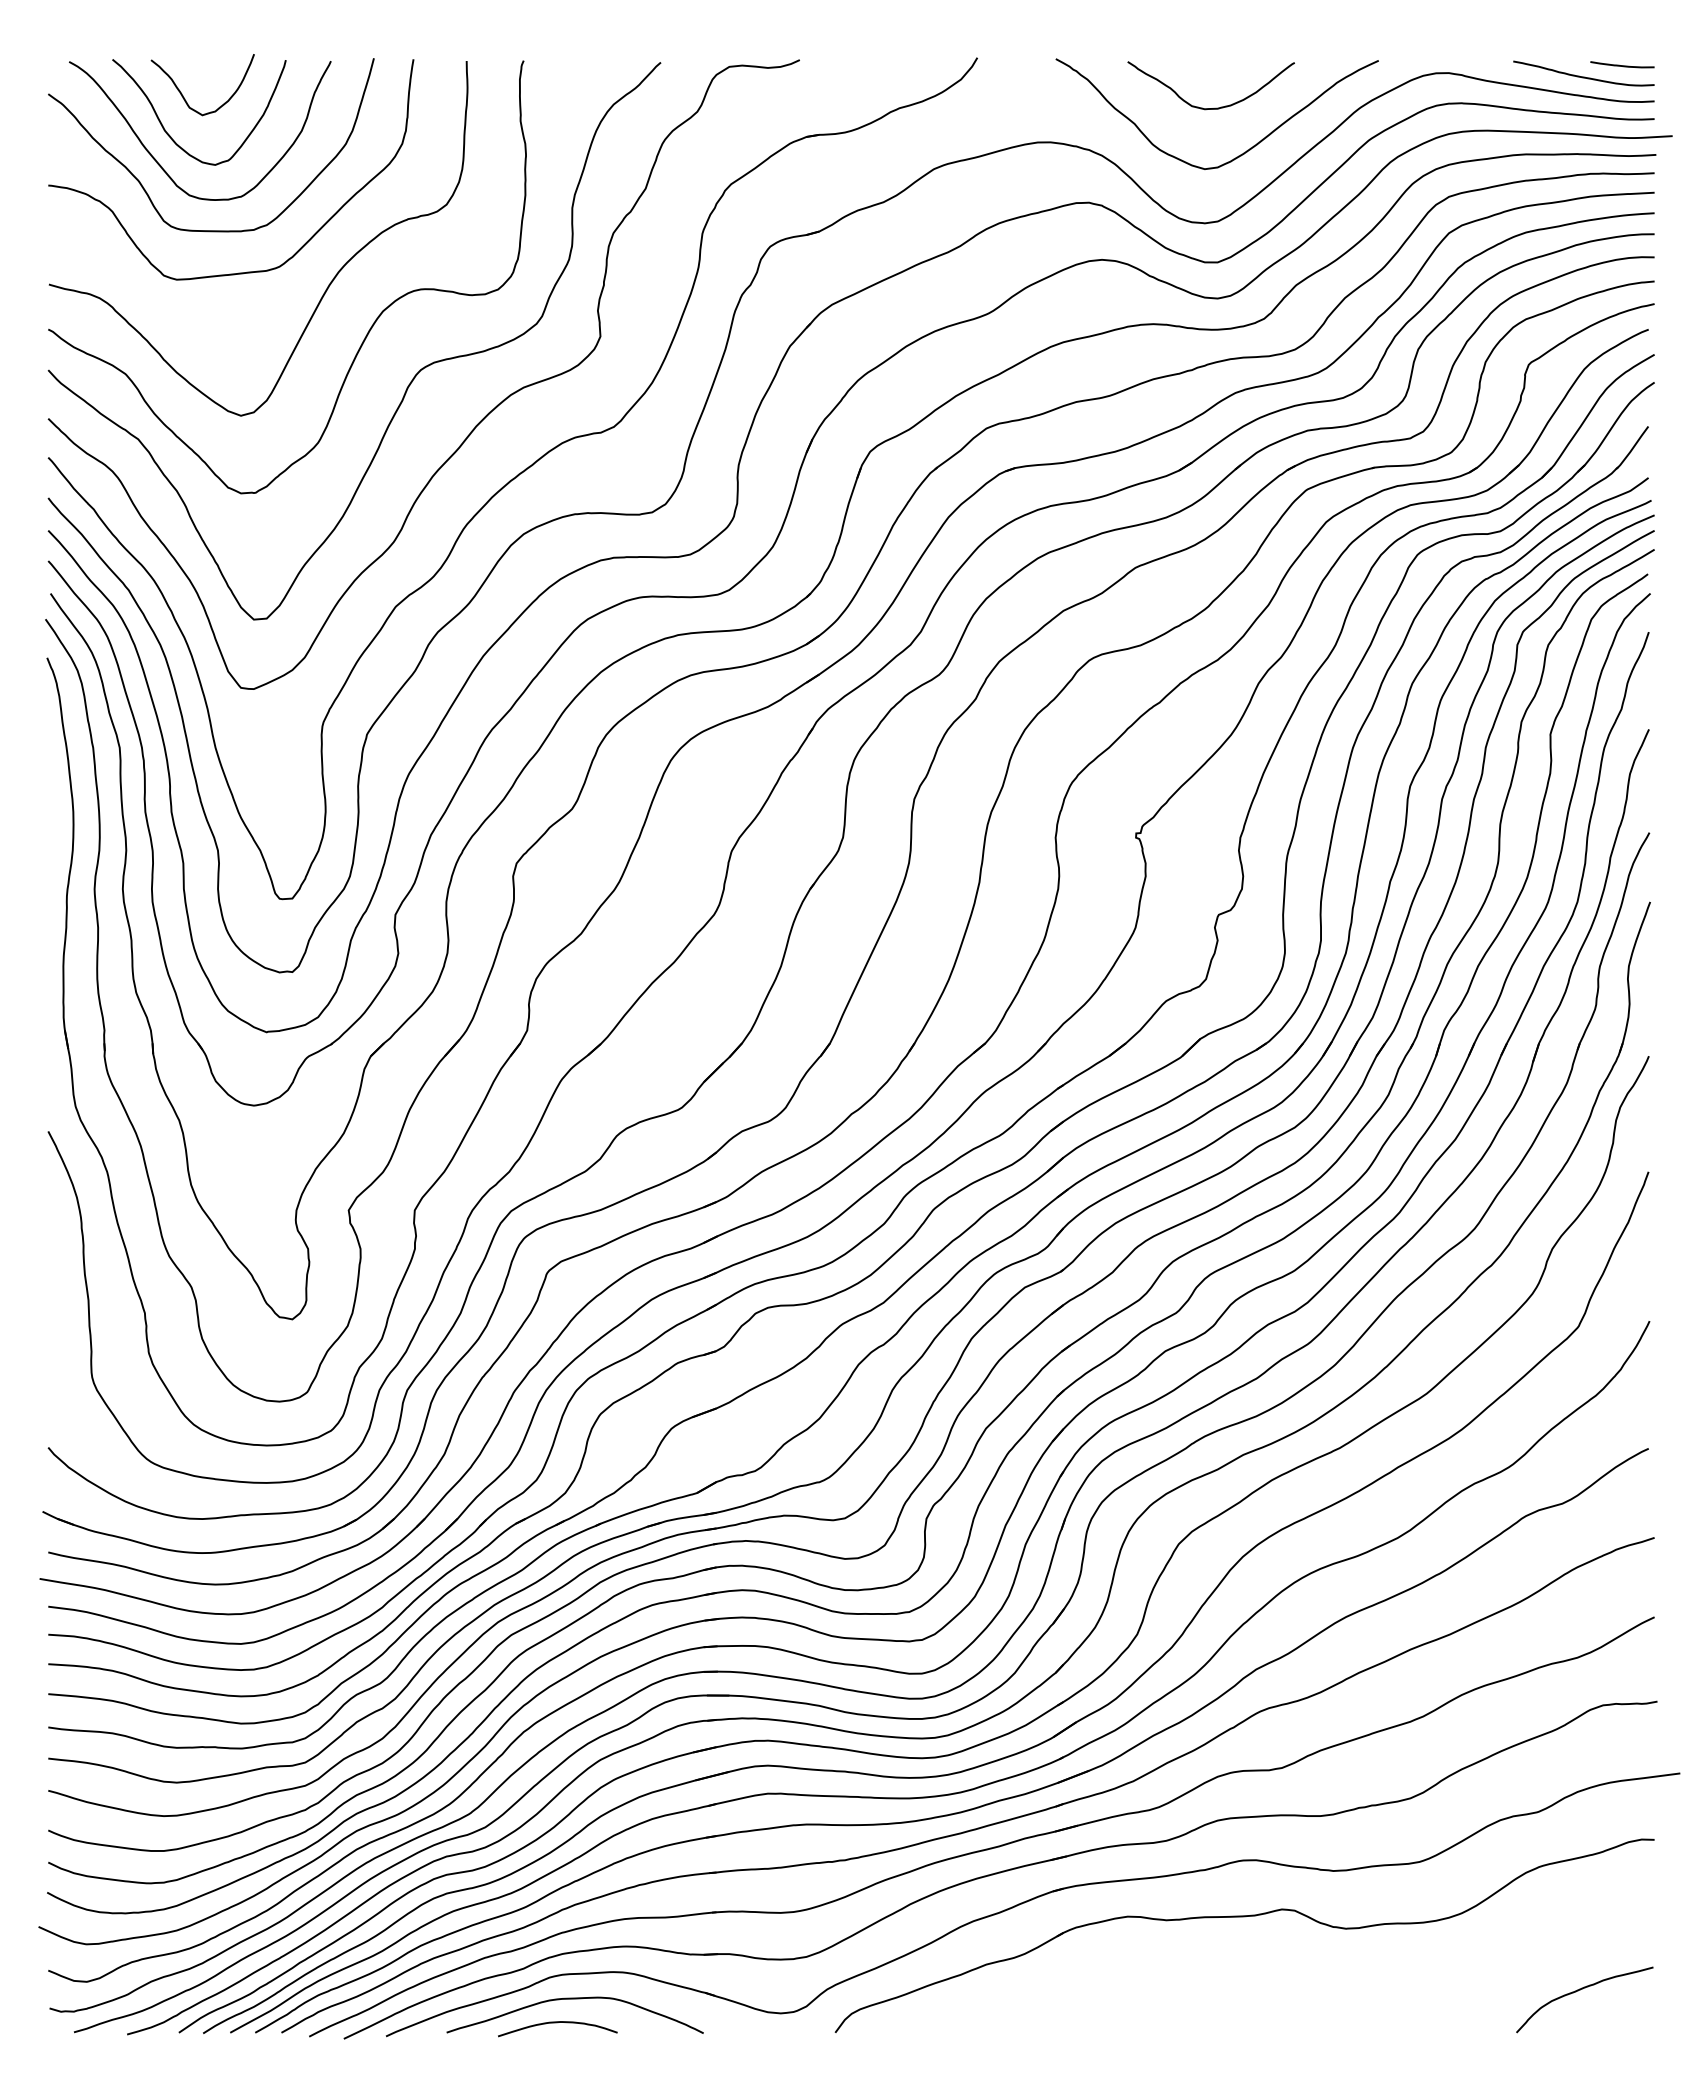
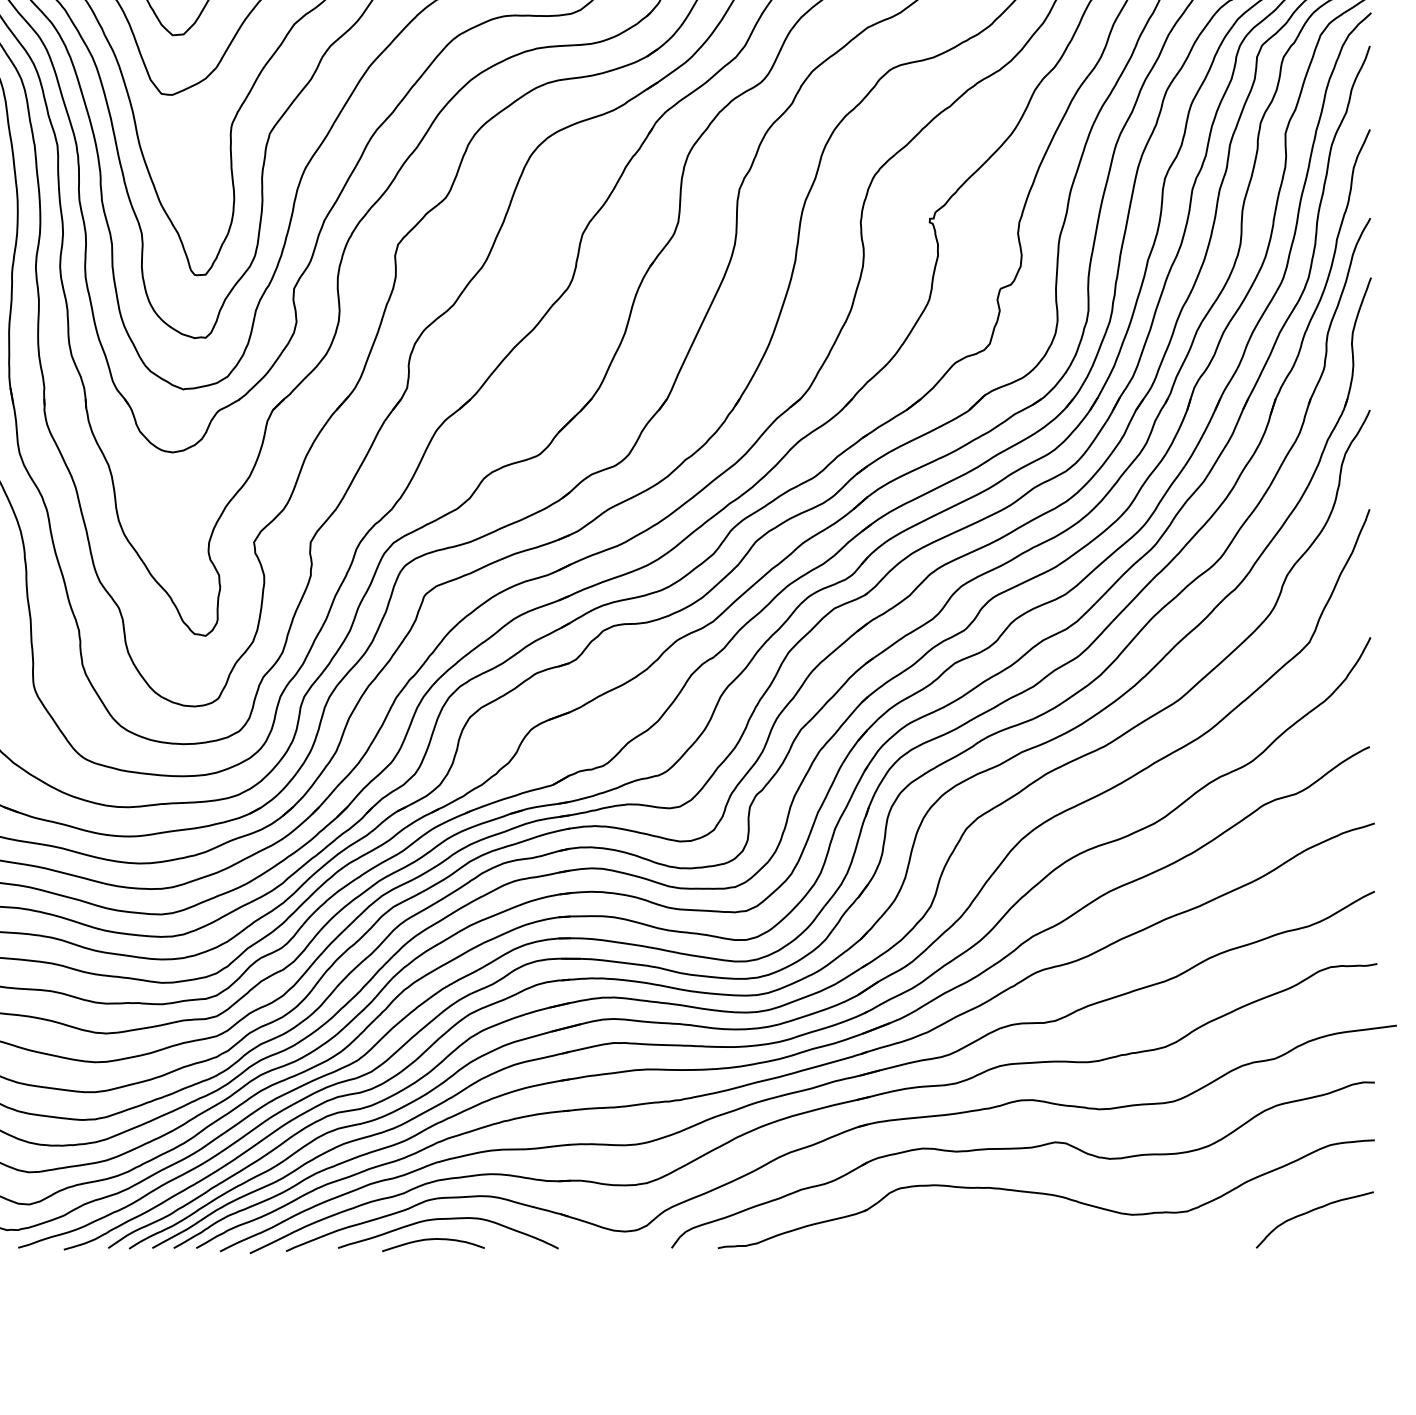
part: (1271, 1969) -> (1046, 1193), added

